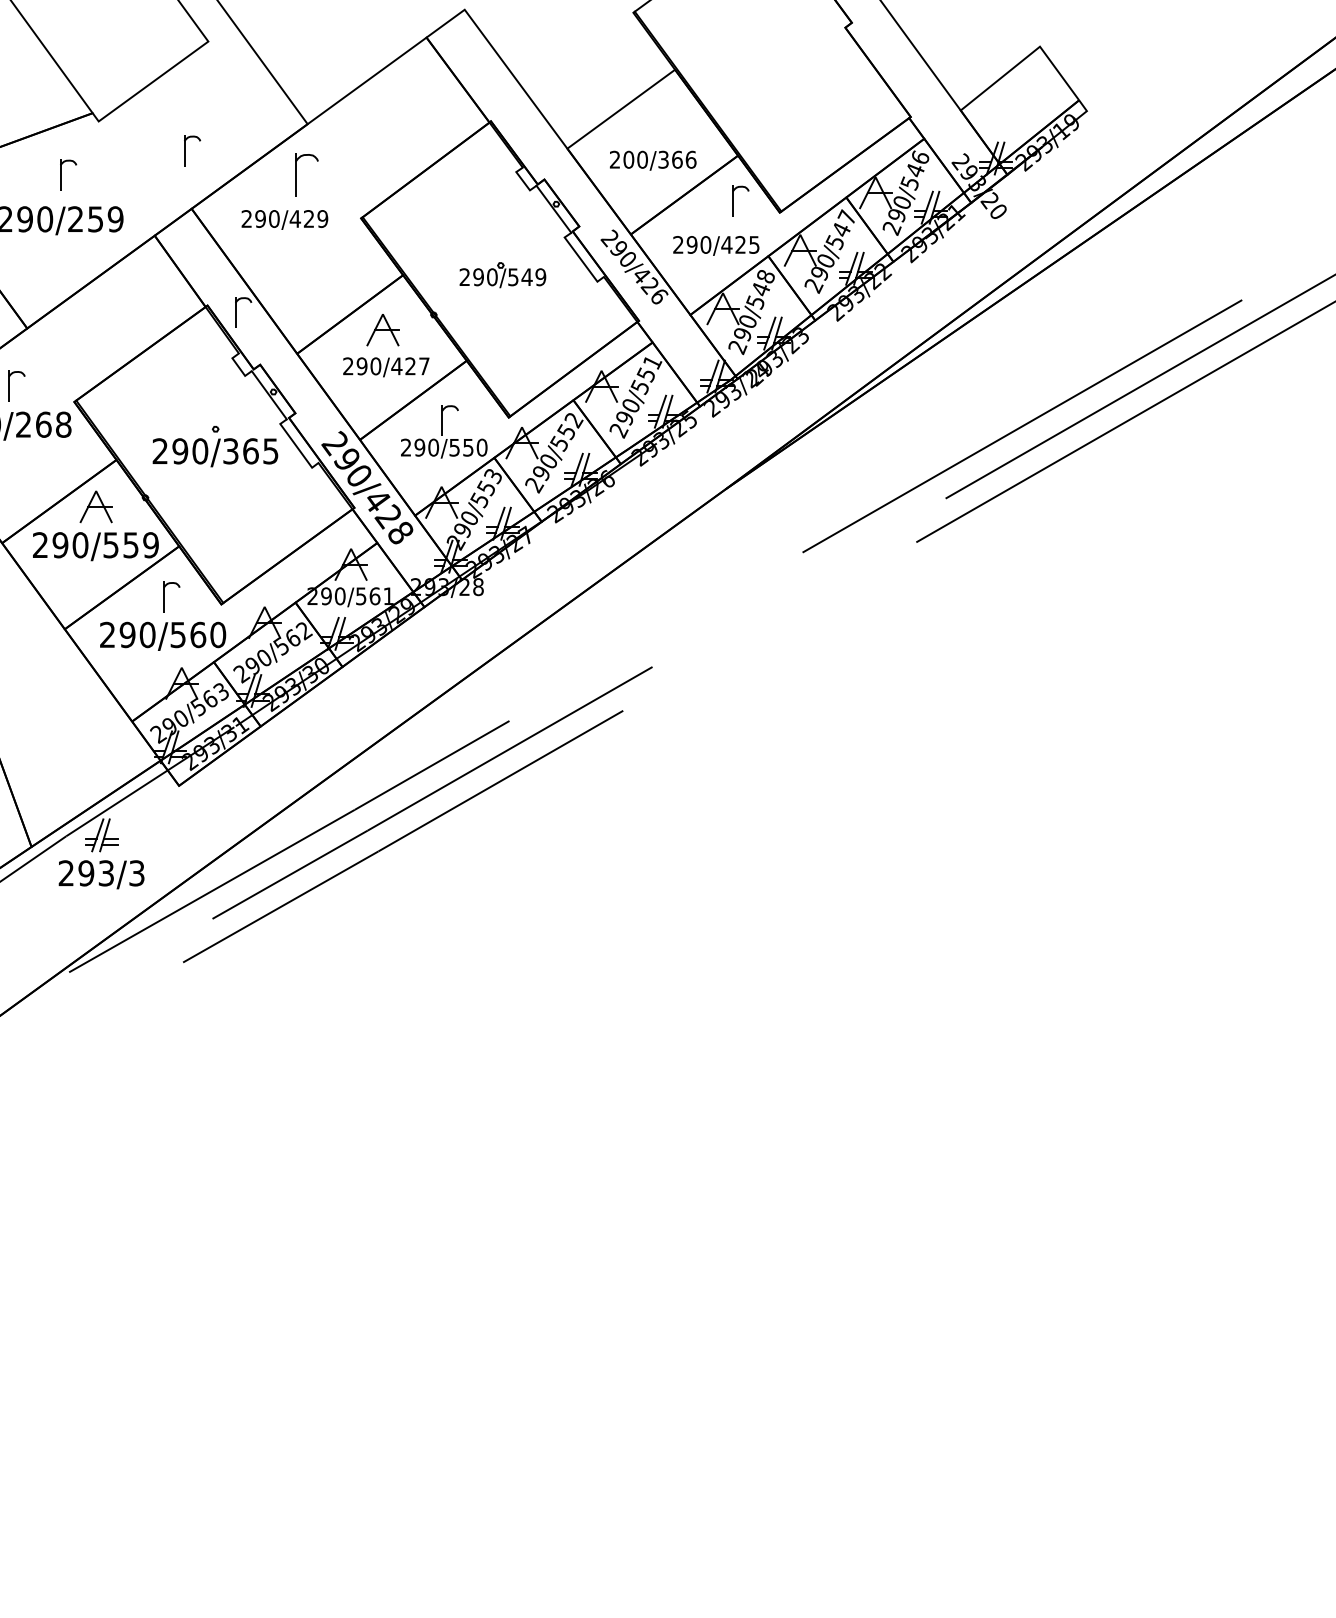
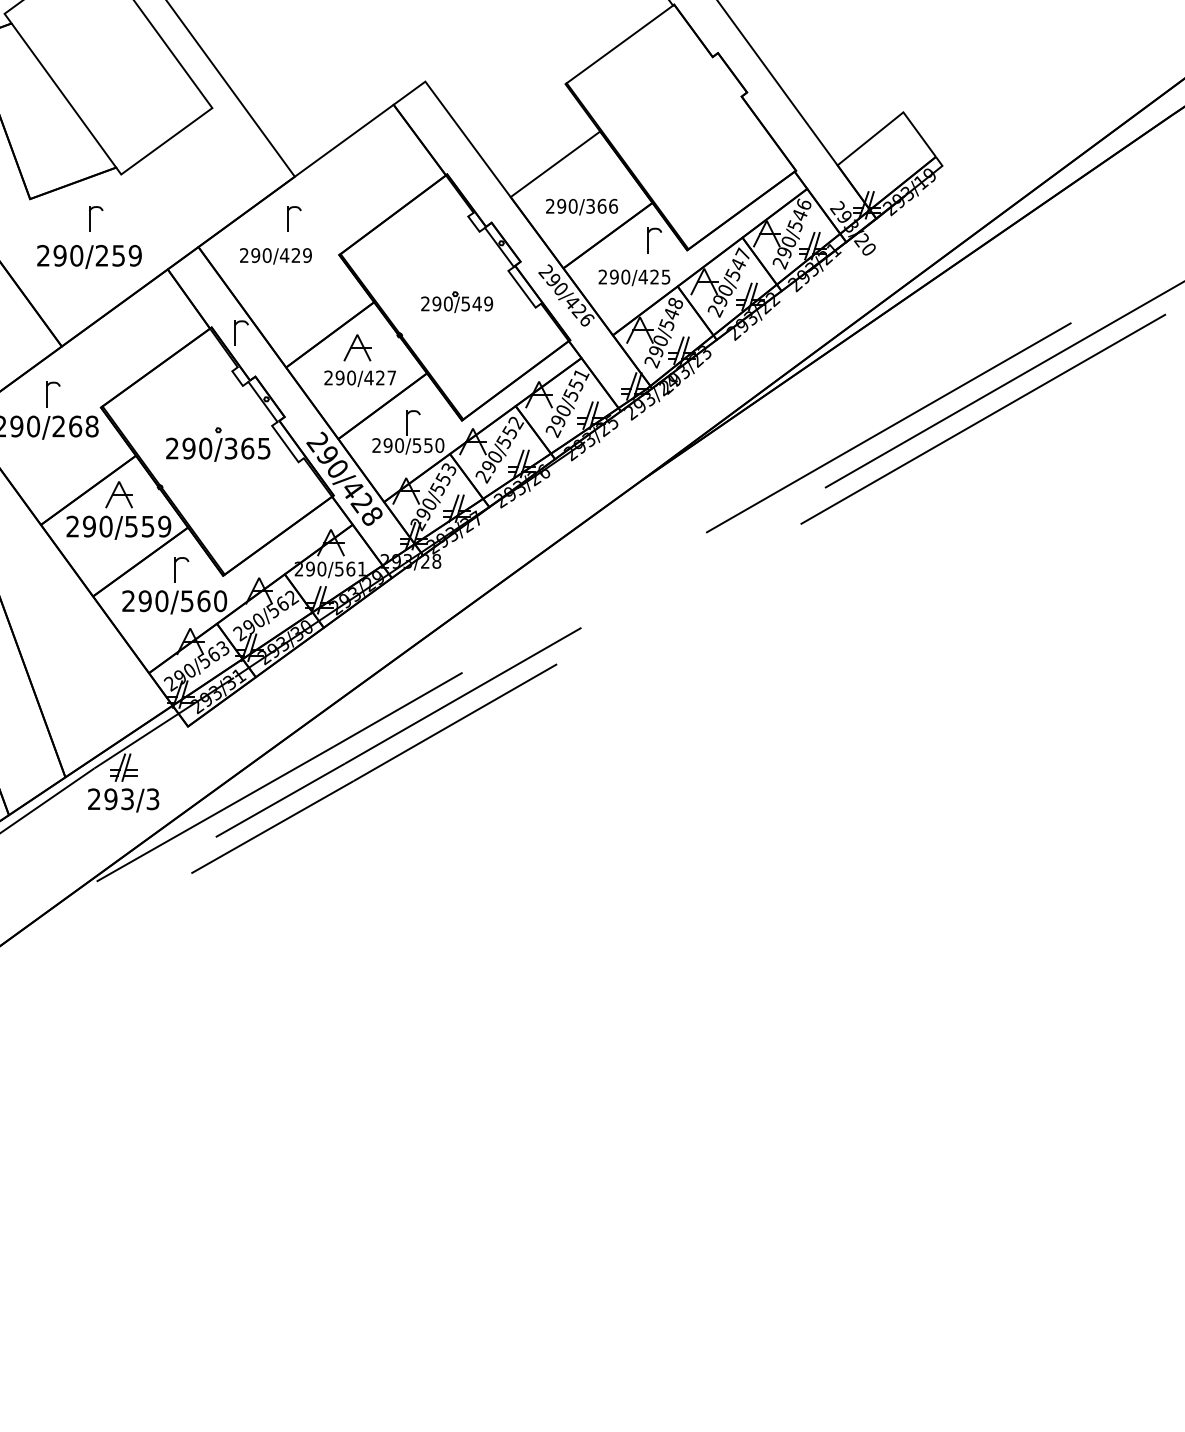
part: (192, 150) -> (199, 198), removed
text: (628, 159) -> (561, 206), 200/366 -> 290/366
part: (307, 174) -> (294, 218), size x0.71

